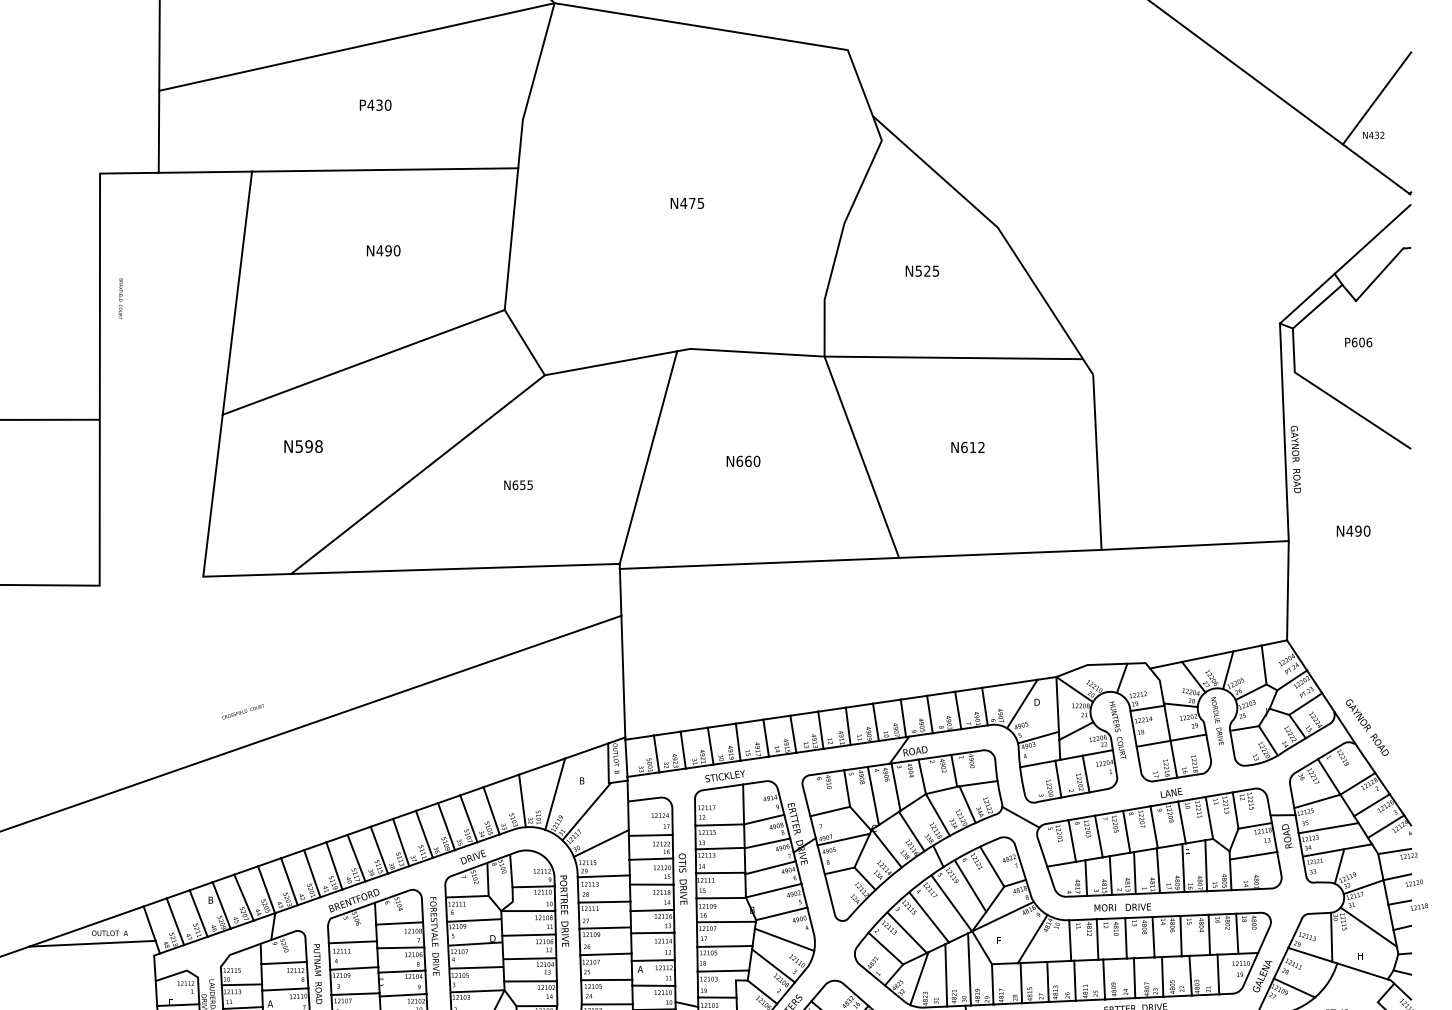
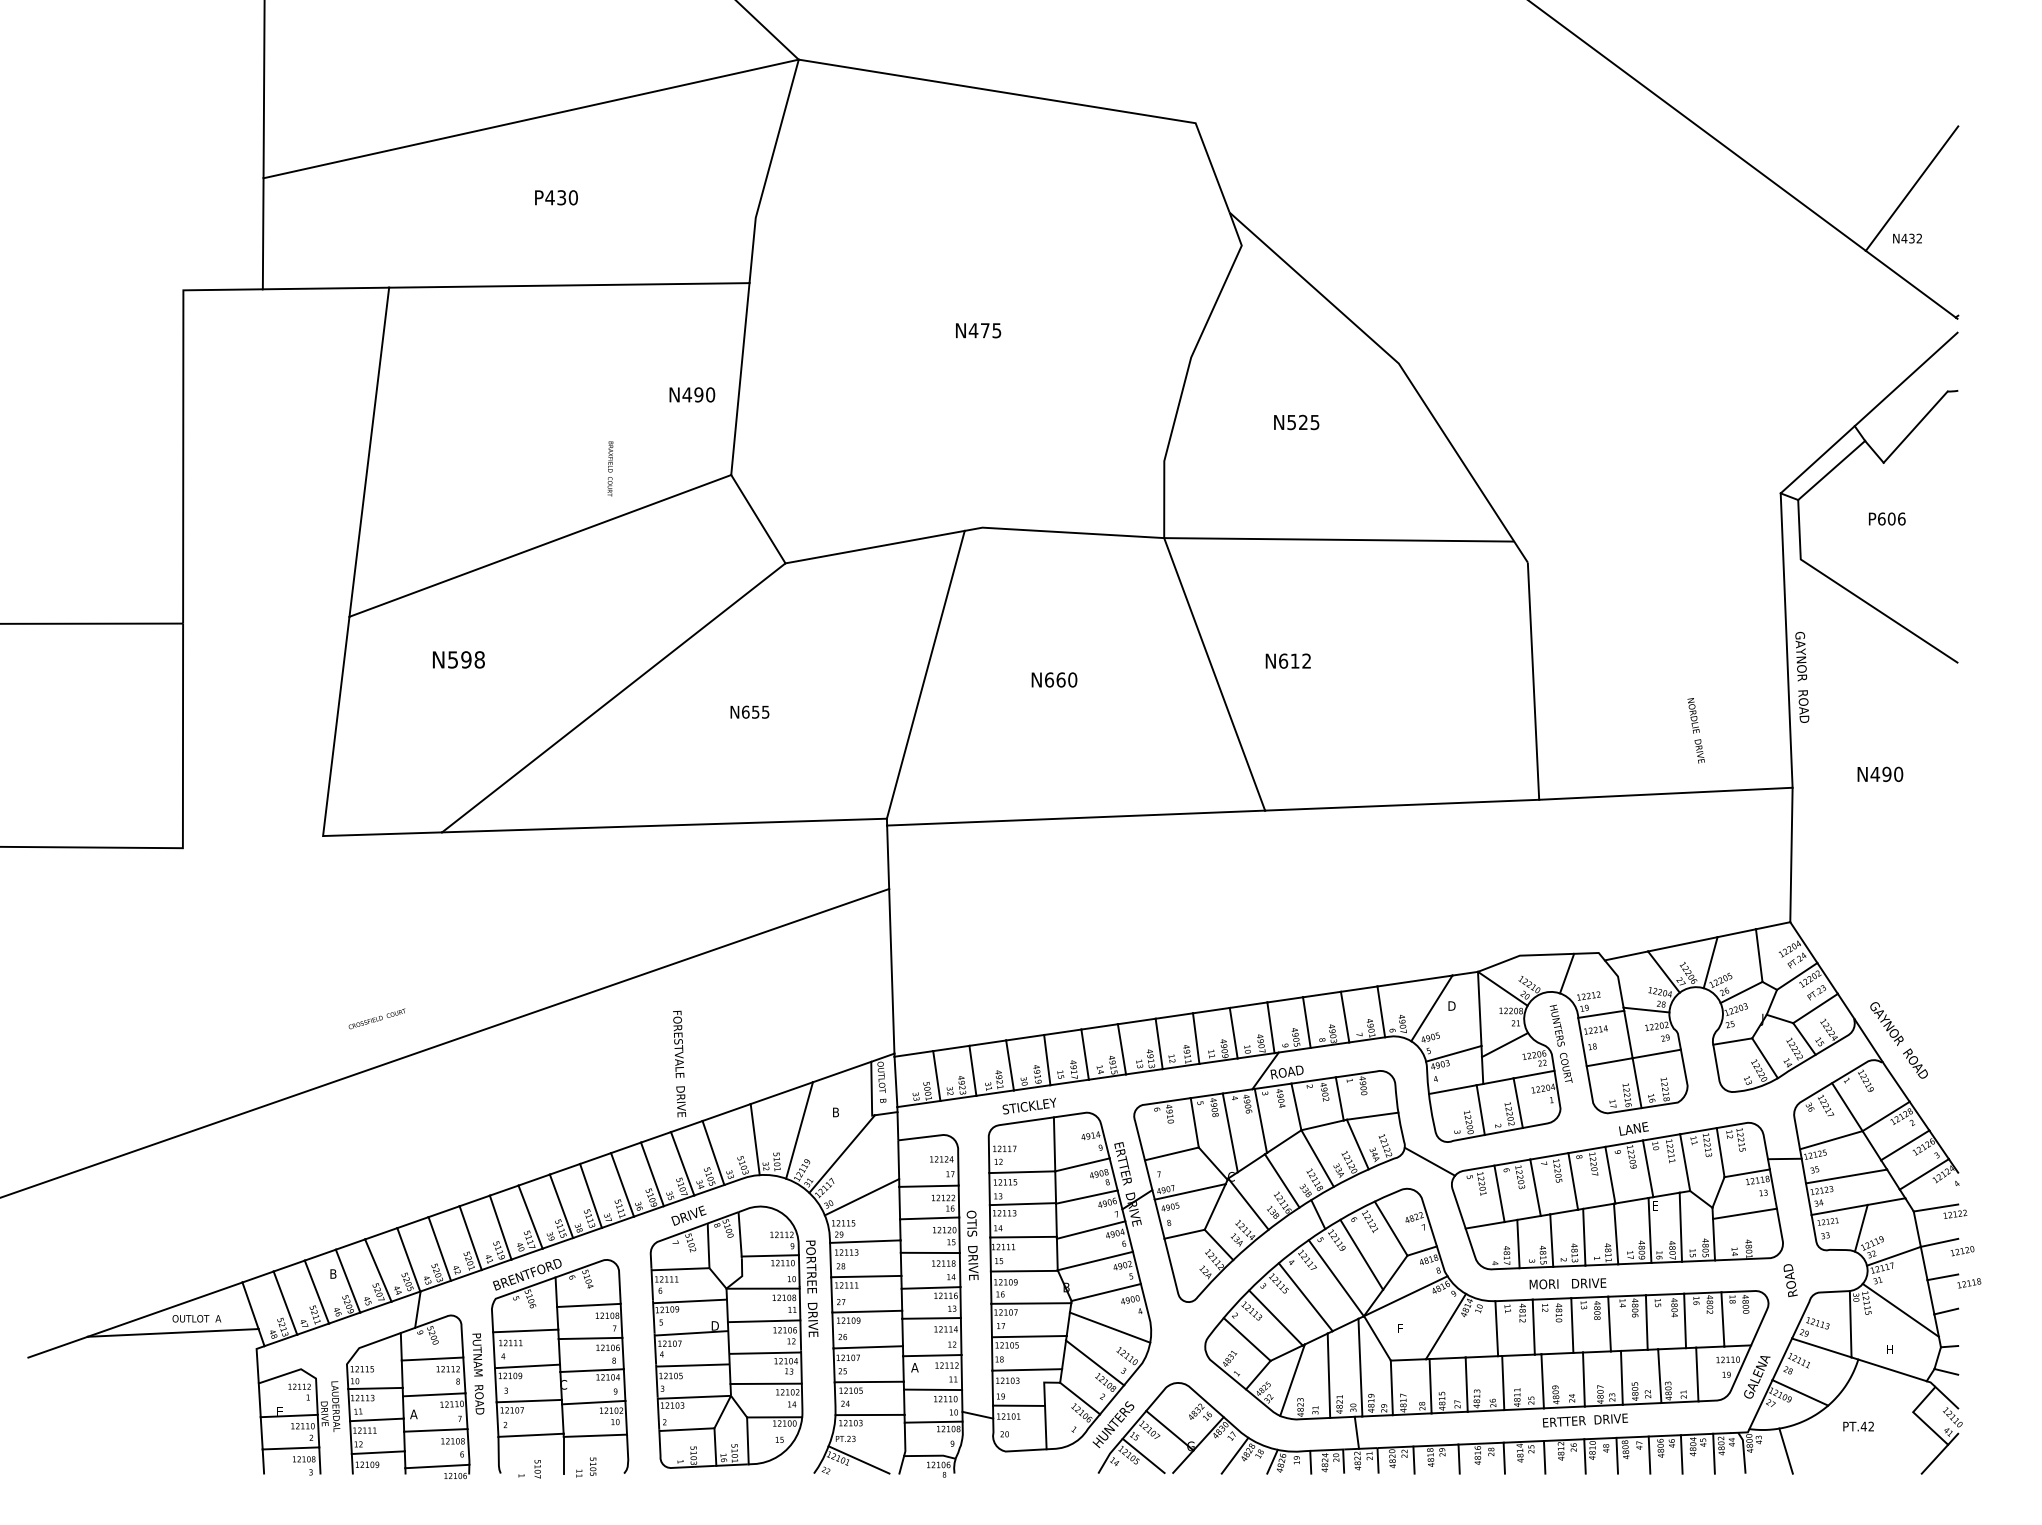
text: (383, 250) -> (692, 394), moved
text: (120, 298) -> (610, 468), moved
text: (967, 447) -> (1287, 660), moved
text: (1217, 721) -> (1695, 730), moved
text: (1287, 836) -> (1790, 1280), moved
text: (434, 936) -> (679, 1063), moved

